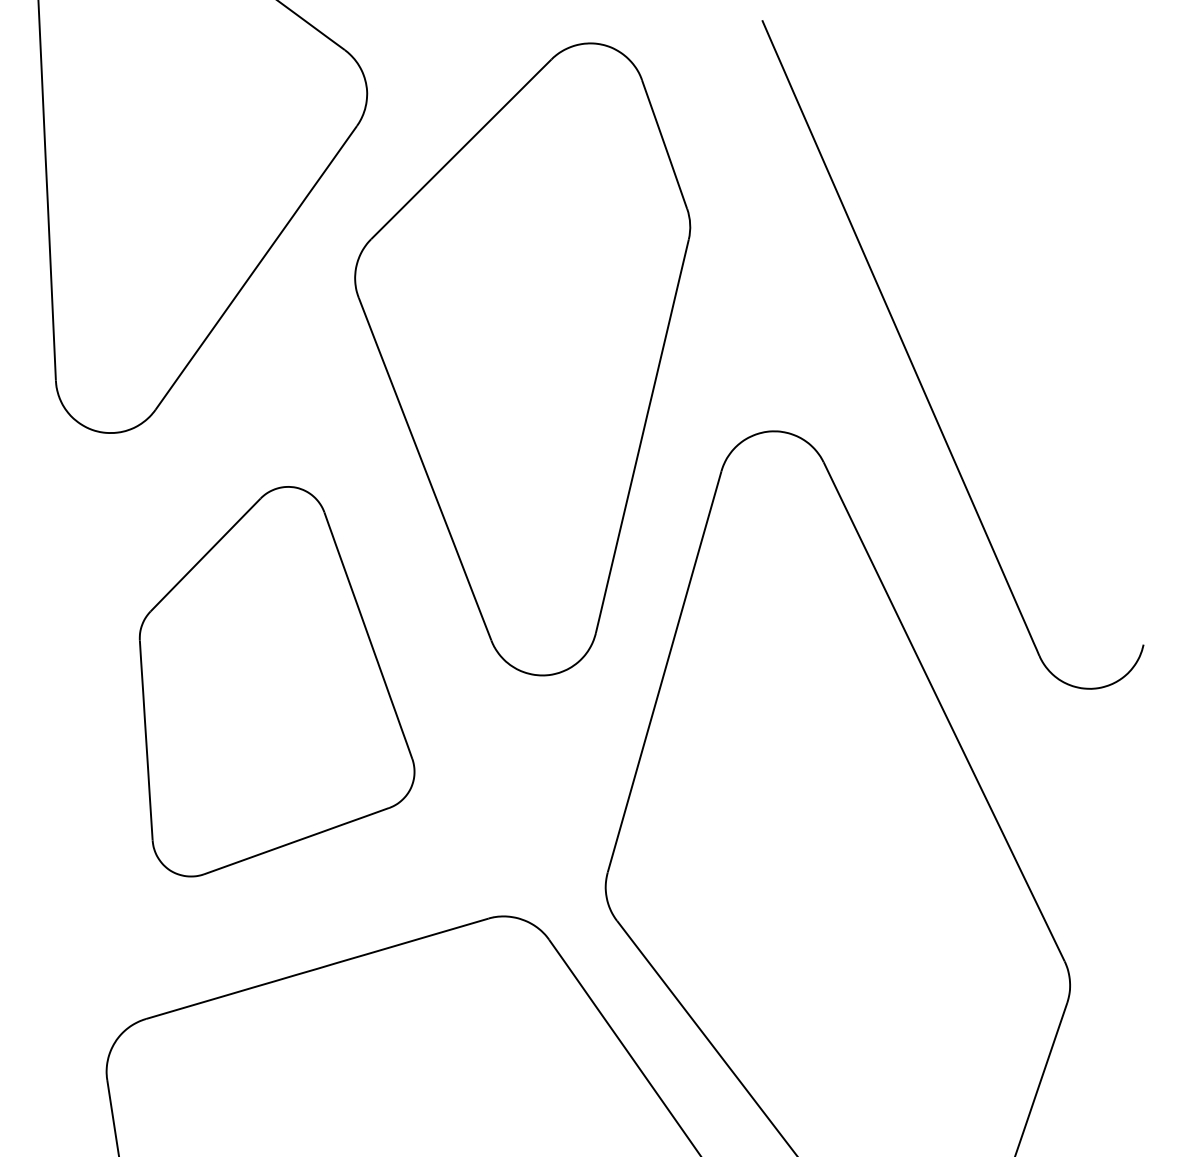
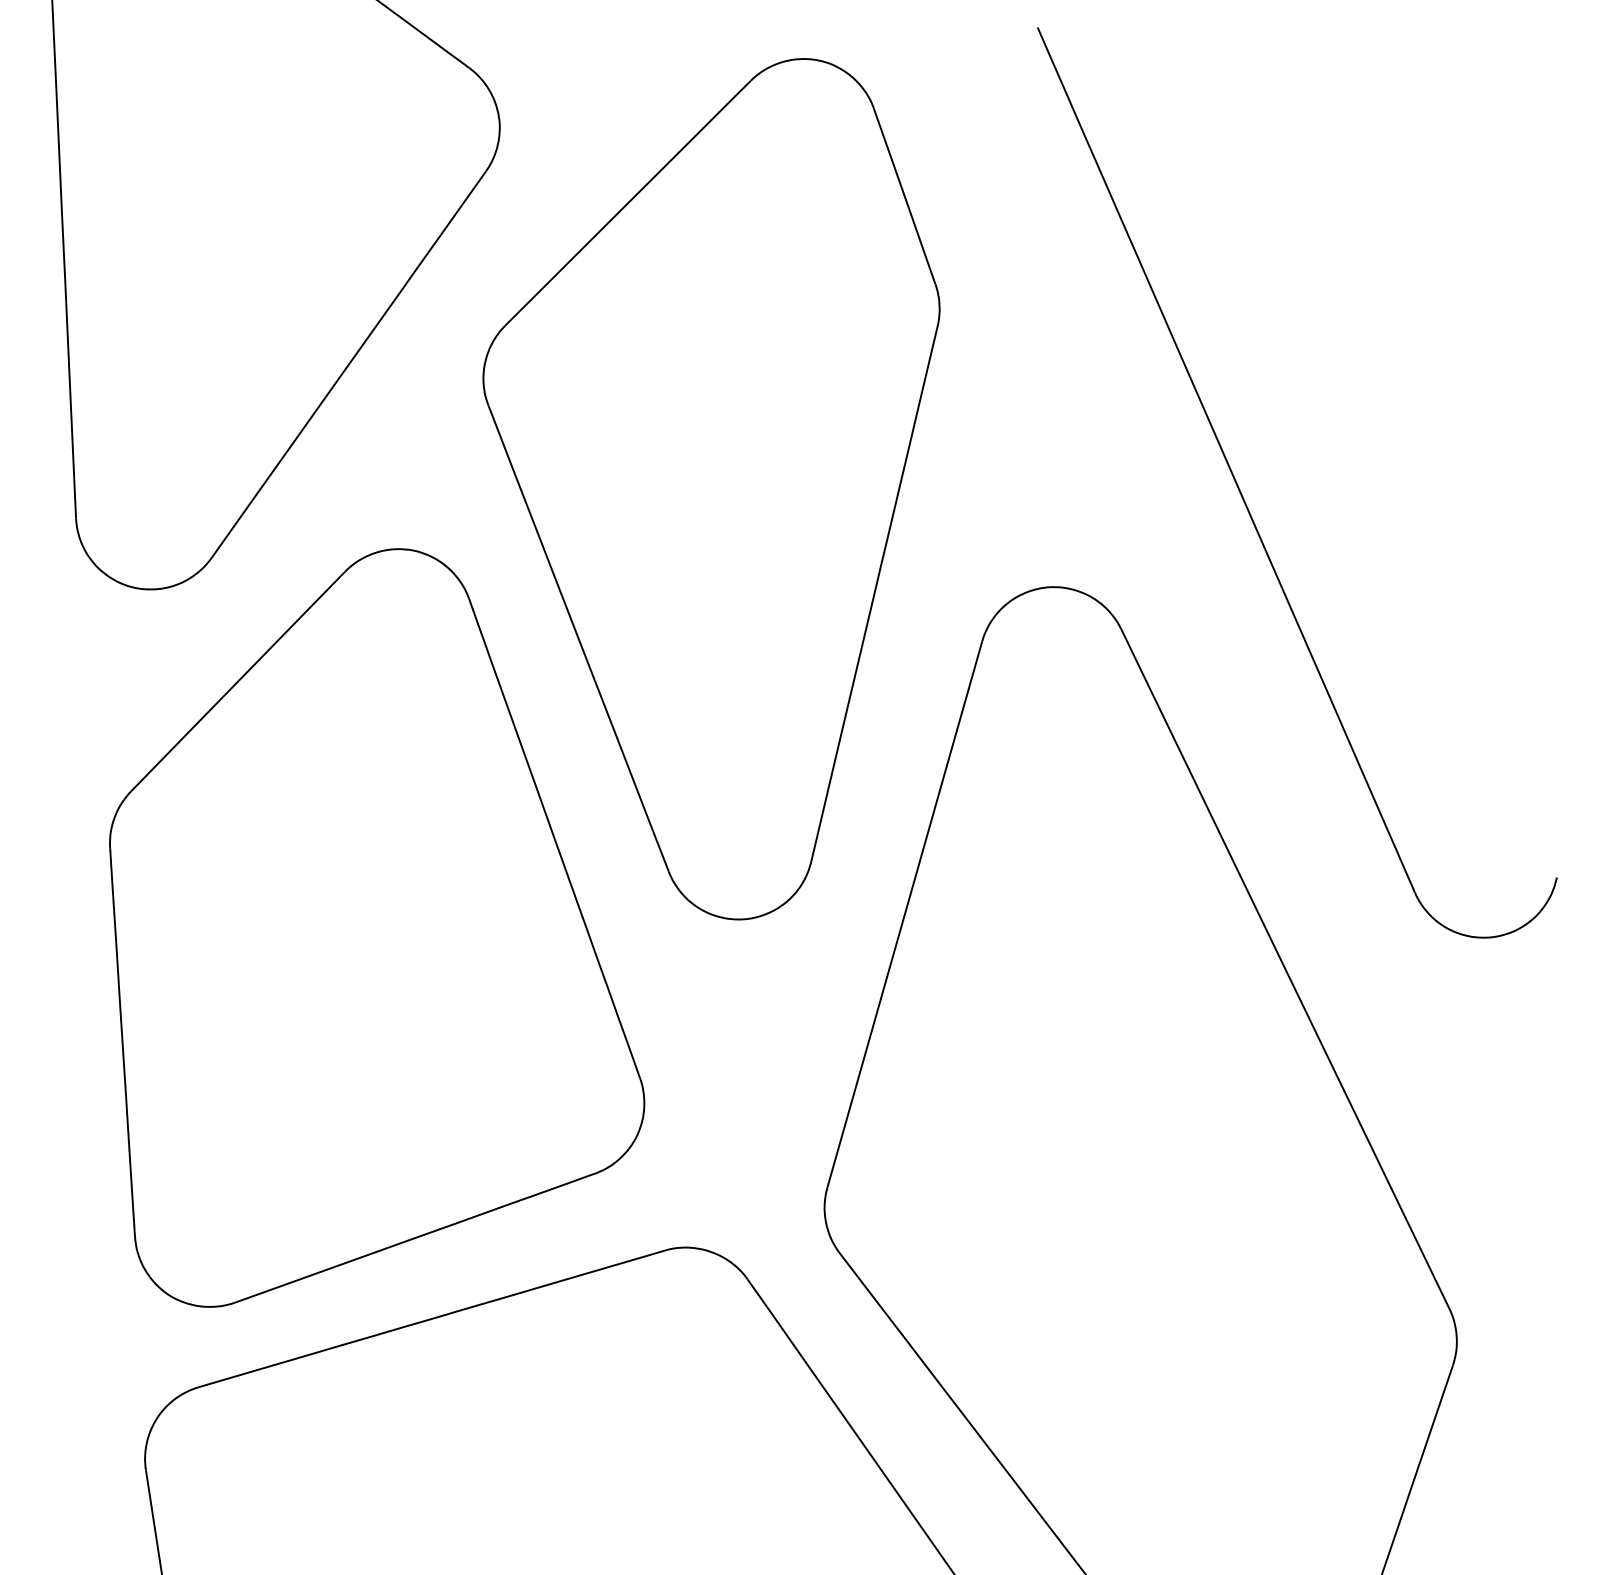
part: (277, 681) -> (377, 927), size x1.43

